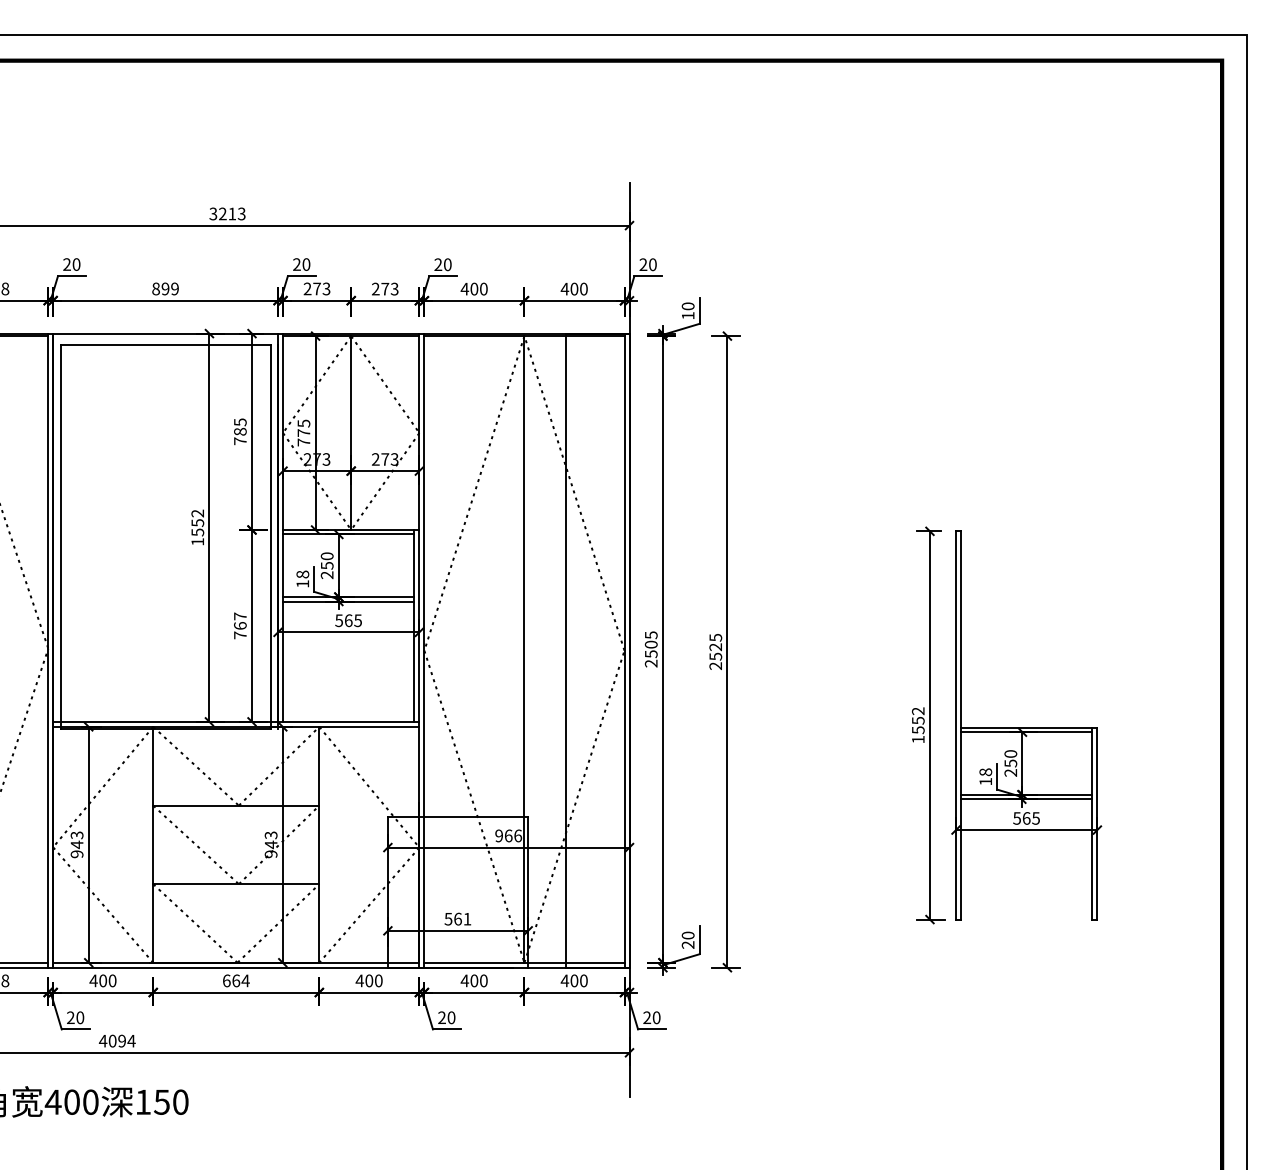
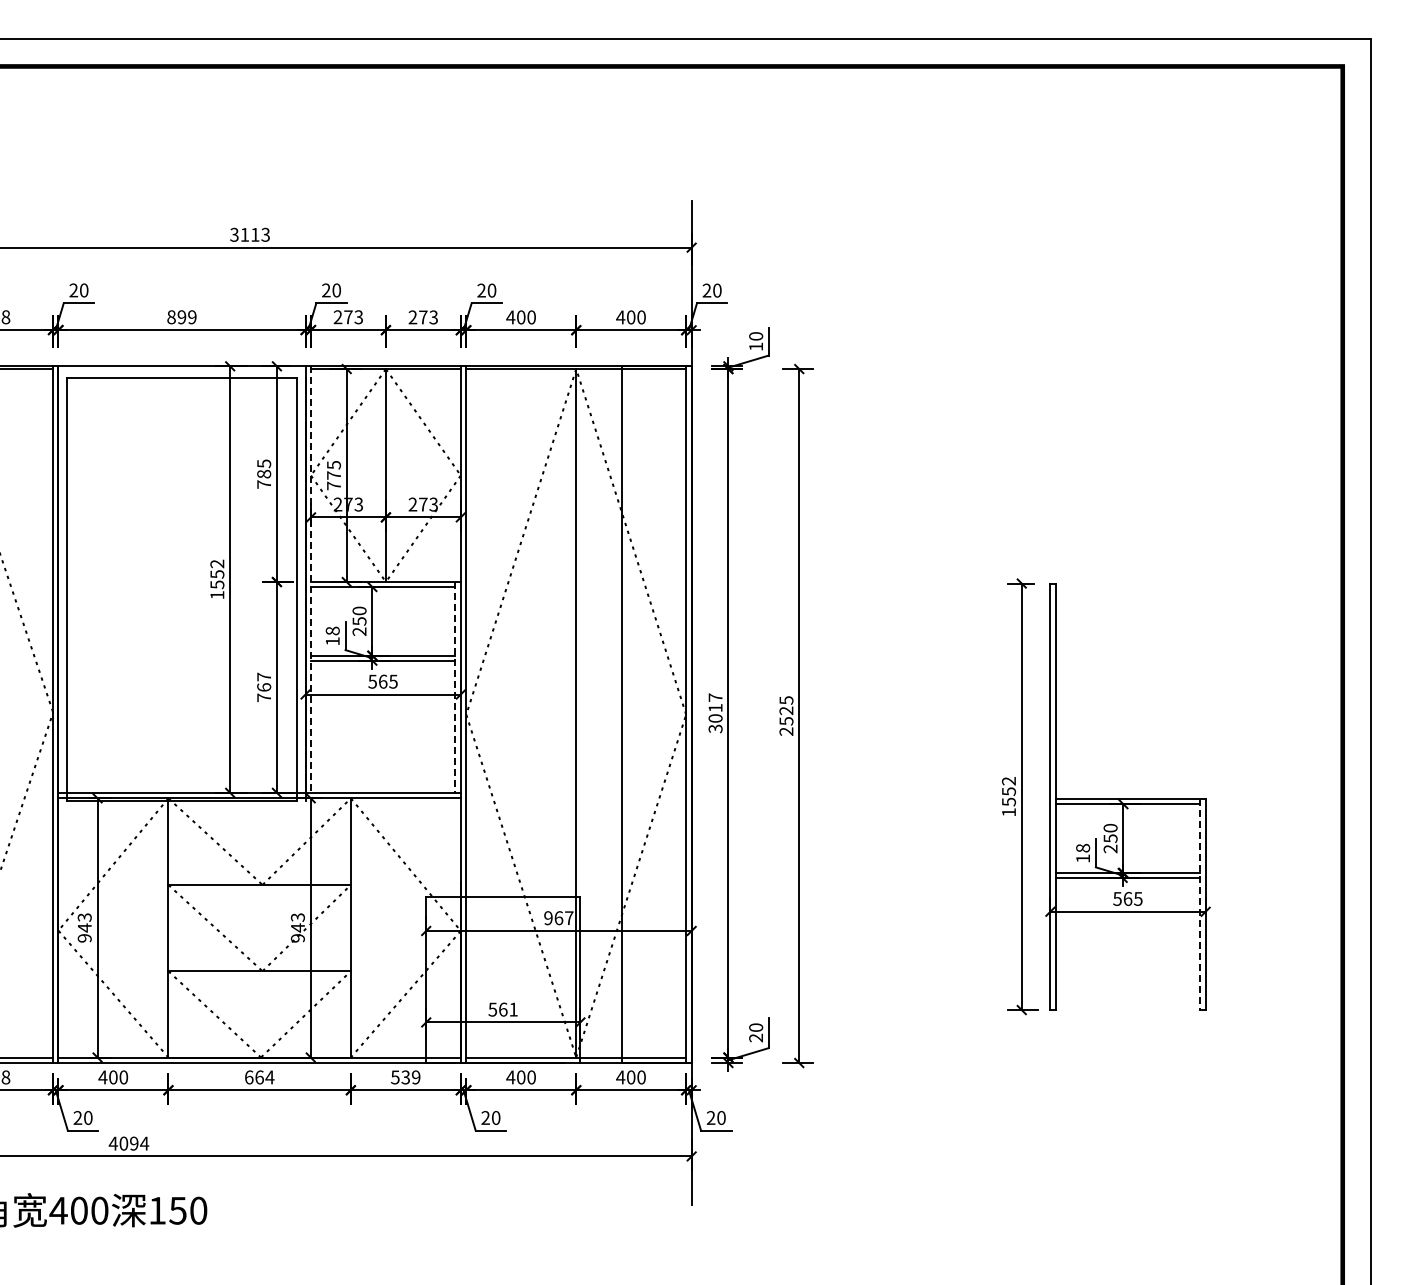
text: (222, 213) -> (244, 234), 3213 -> 3113
line: (283, 528) -> (311, 580), solid -> dashed
line: (414, 625) -> (455, 687), solid -> dashed
text: (651, 649) -> (715, 713), 2505 -> 3017
line: (1092, 824) -> (1200, 905), solid -> dashed
text: (518, 836) -> (569, 918), 966 -> 967
text: (369, 980) -> (405, 1077), 400 -> 539

